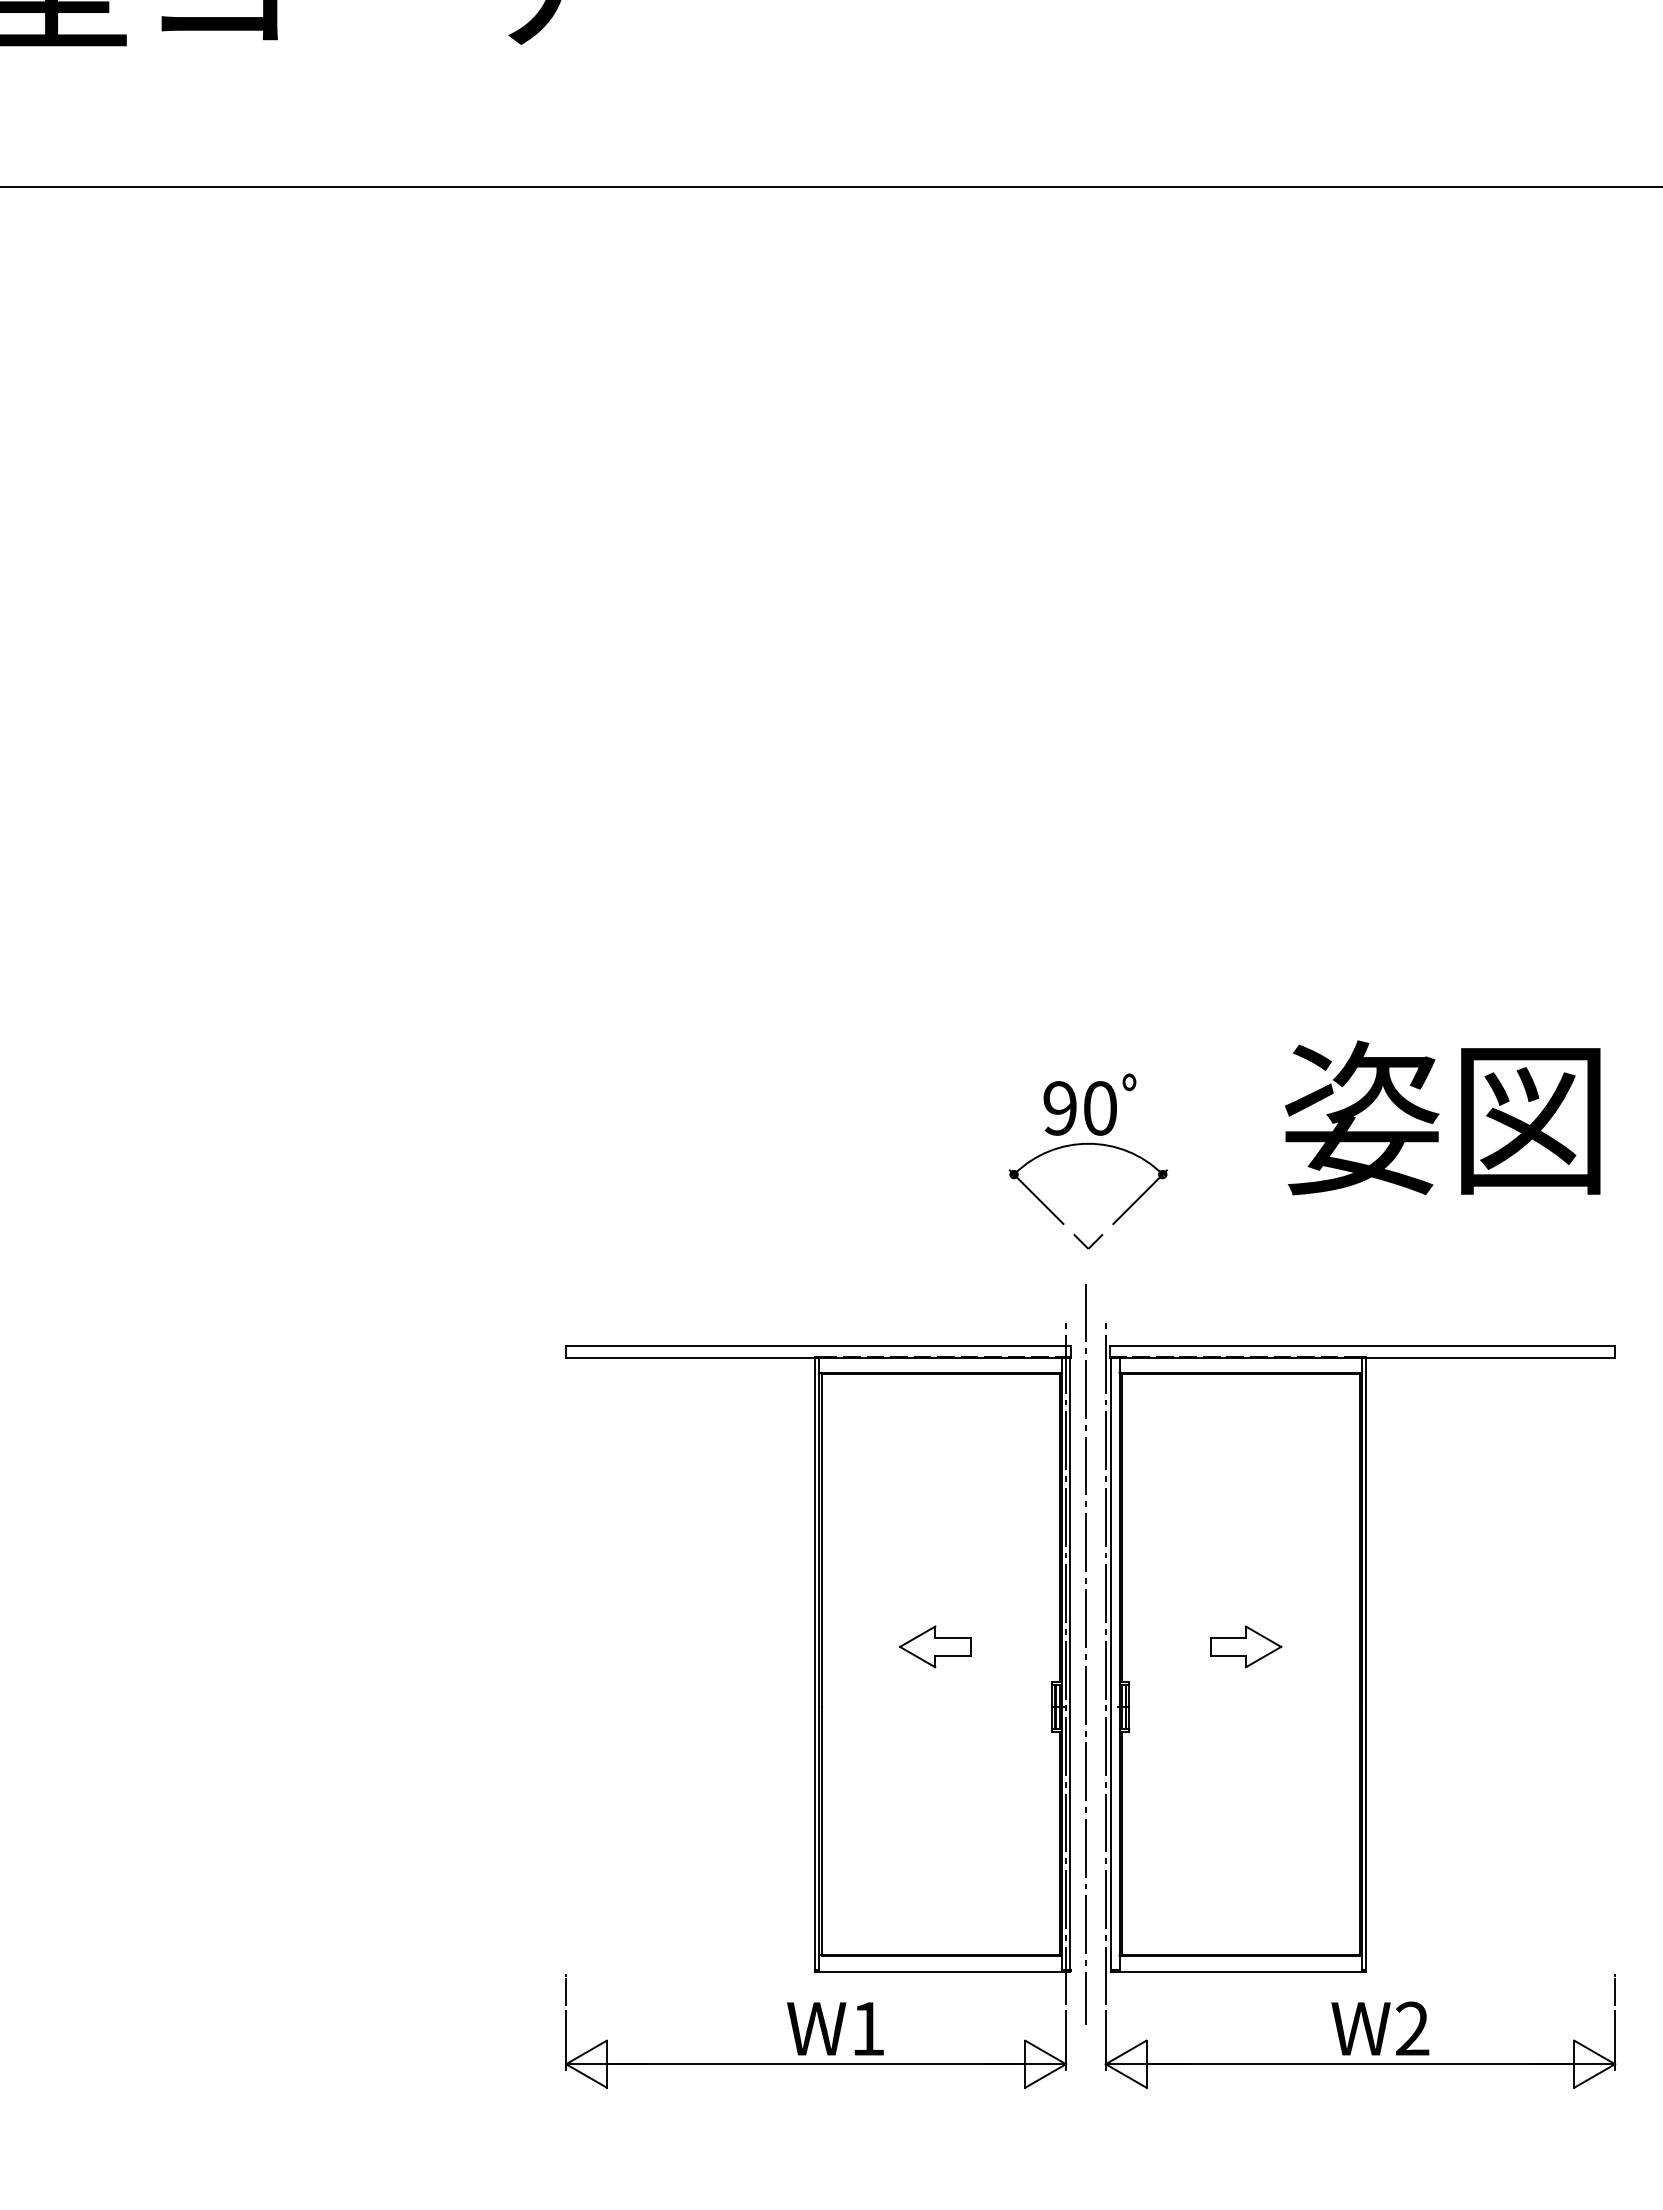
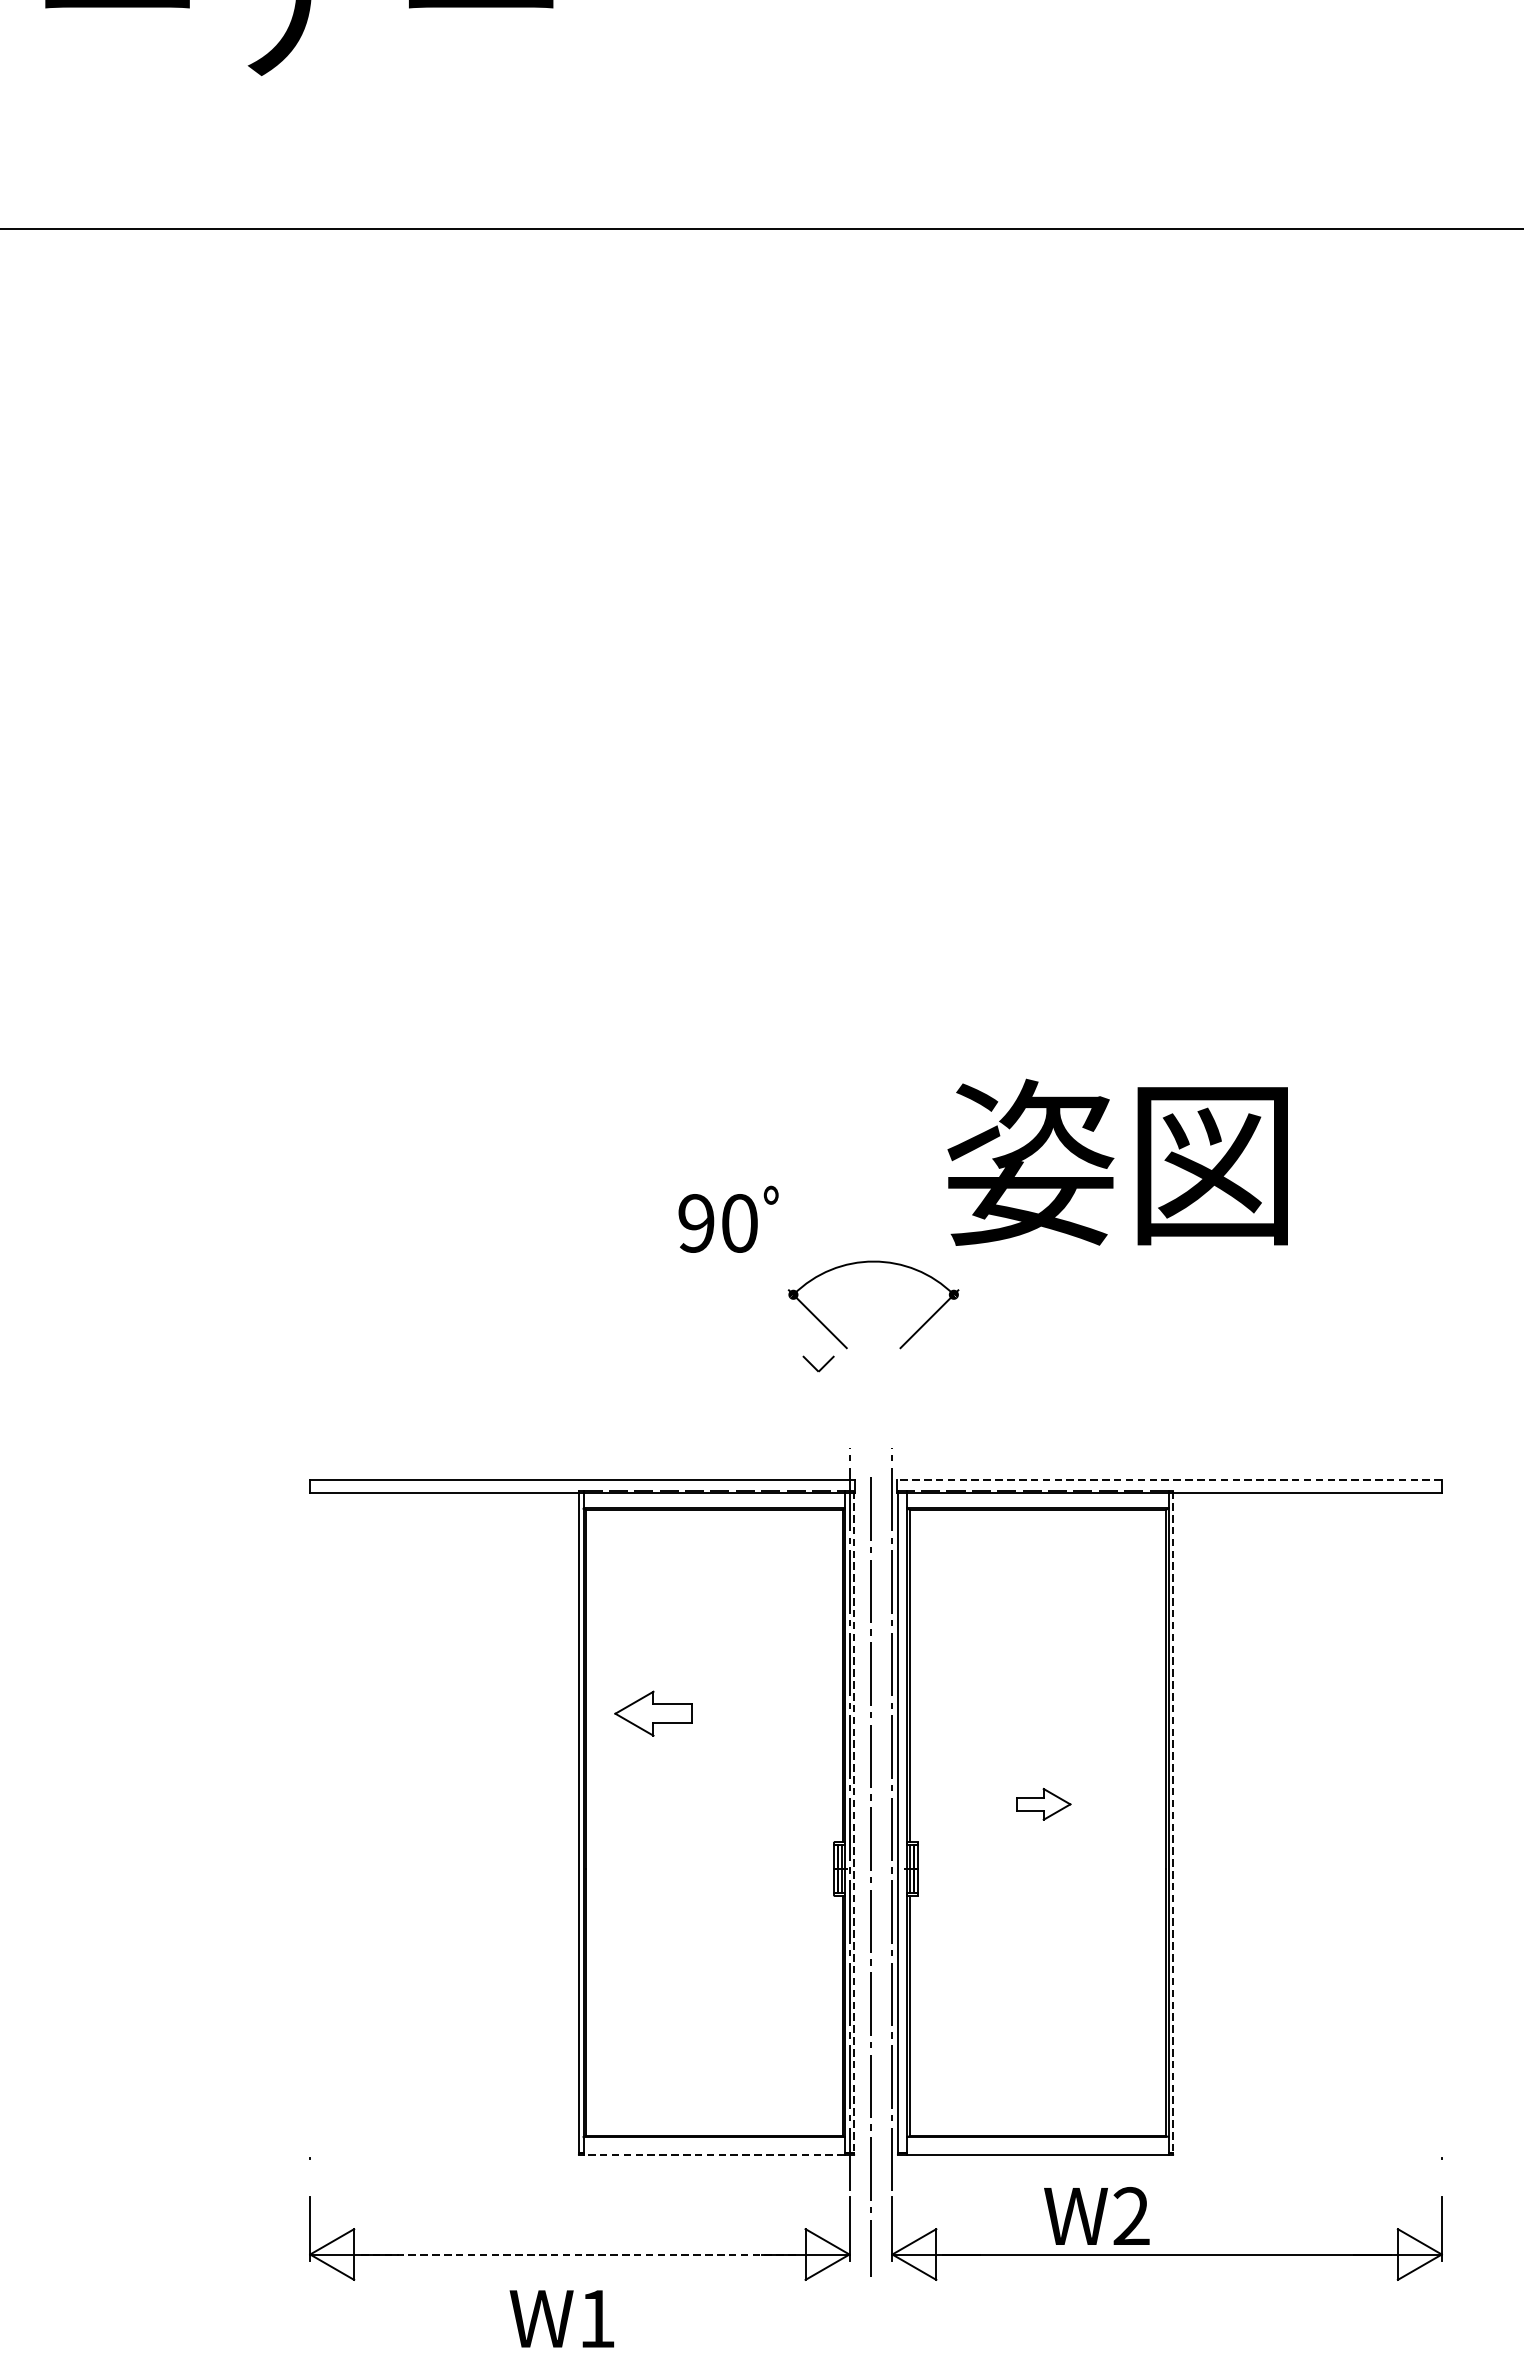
text: (1089, 1104) -> (728, 1219), moved
text: (1442, 1117) -> (1117, 1162), moved
part: (1088, 1241) -> (818, 1363), moved
line: (1362, 1346) -> (1169, 1480), solid -> dashed
part: (935, 1646) -> (653, 1713), moved
part: (1246, 1646) -> (1044, 1803), size x0.7
line: (1085, 1654) -> (870, 1877), moved
line: (1070, 1663) -> (854, 1822), solid -> dashed
line: (1366, 1663) -> (1173, 1822), solid -> dashed
line: (940, 1971) -> (714, 2154), solid -> dashed
line: (566, 1992) -> (310, 2177), removed
line: (1615, 1992) -> (1442, 2177), removed
text: (835, 2028) -> (561, 2318), moved
text: (1380, 2028) -> (1097, 2216), moved
line: (816, 2064) -> (580, 2254), solid -> dashed

